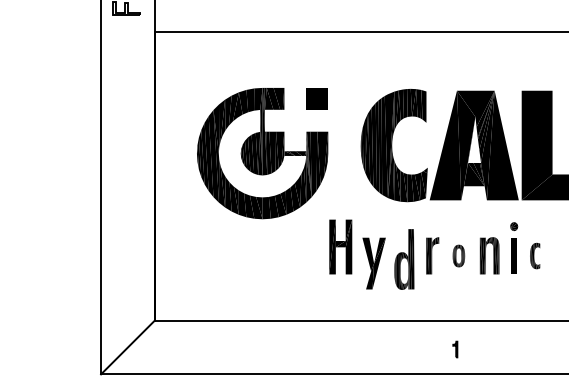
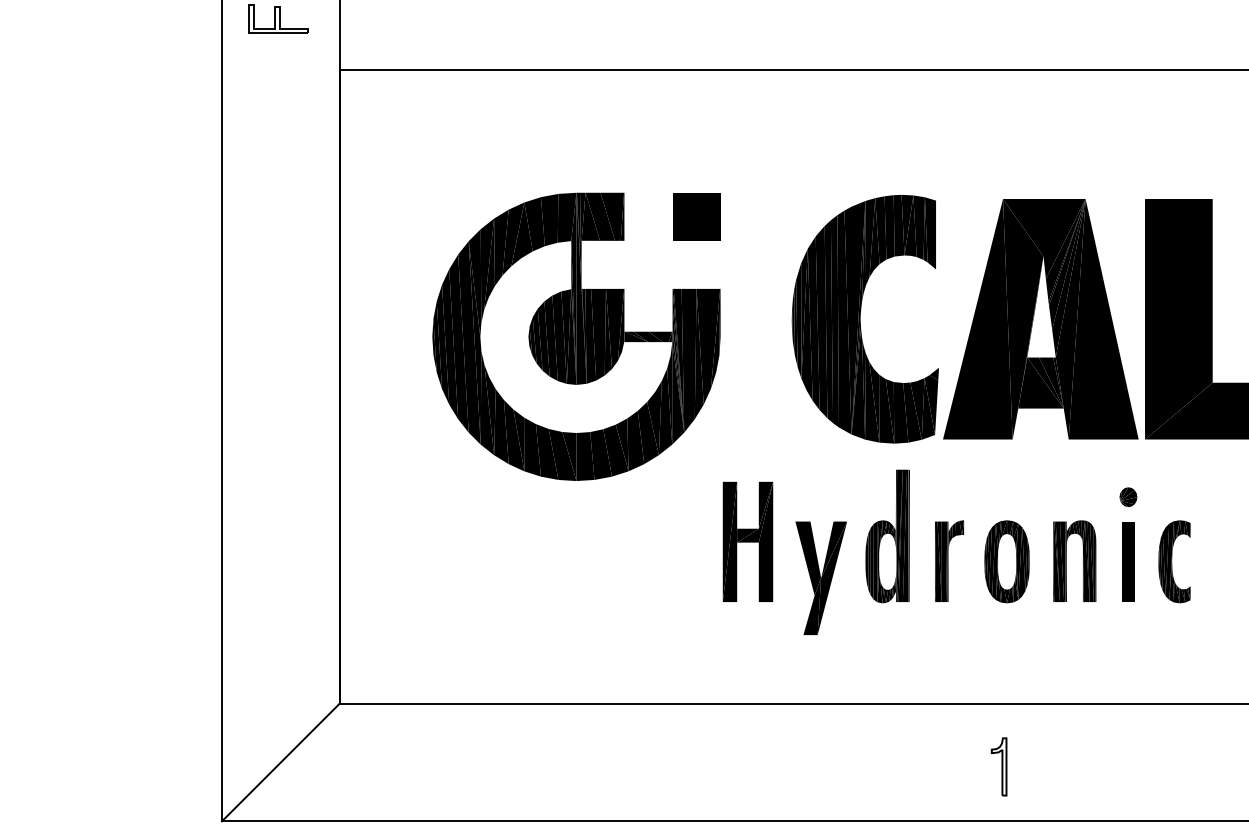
part: (458, 255) -> (1006, 560), size x1.67
part: (534, 255) -> (1173, 560), size x1.43
part: (404, 259) -> (887, 536), moved
part: (455, 349) -> (999, 766), size x1.67

